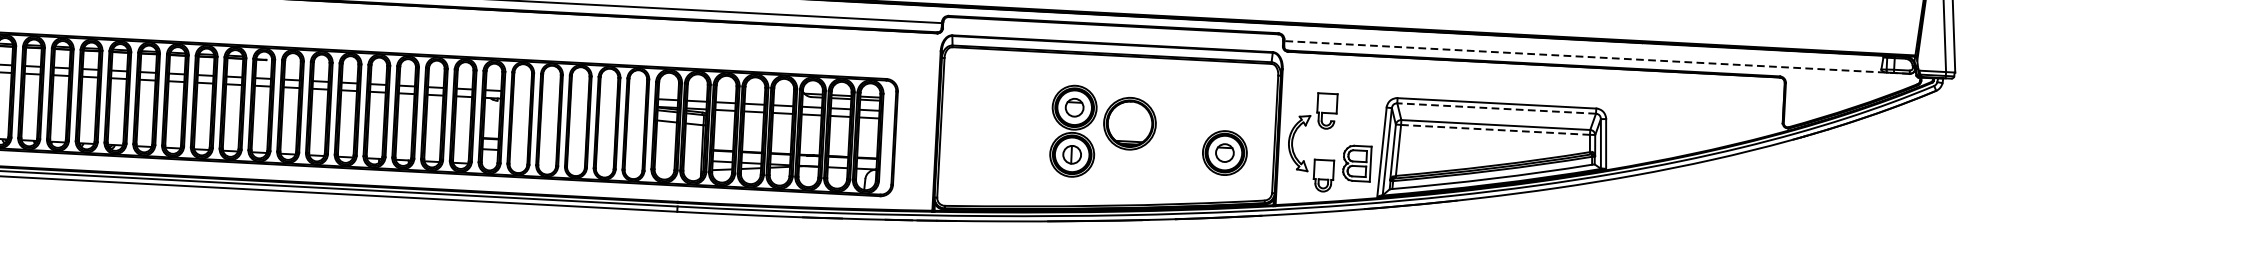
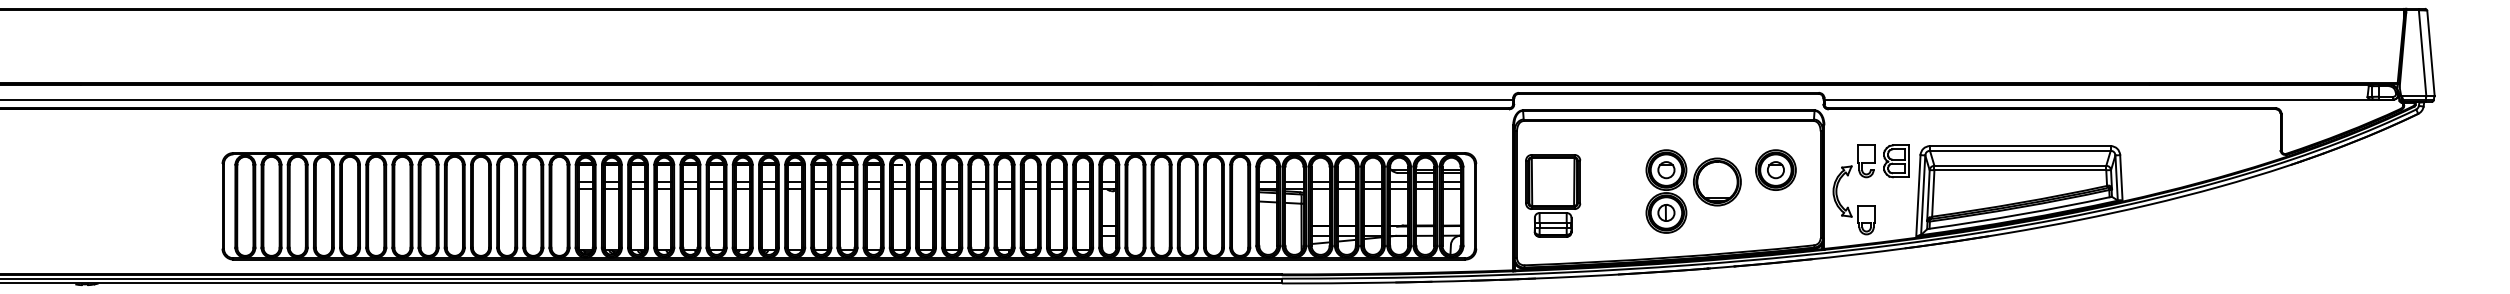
line: (1596, 57) -> (2108, 99), dashed -> solid
line: (1495, 108) -> (2019, 150), dashed -> solid
part: (980, 130) -> (1553, 195), added
line: (1495, 130) -> (2020, 170), dashed -> solid
part: (1103, 132) -> (1693, 191), moved
part: (1224, 152) -> (1775, 169), moved
part: (1357, 163) -> (1896, 161), moved

